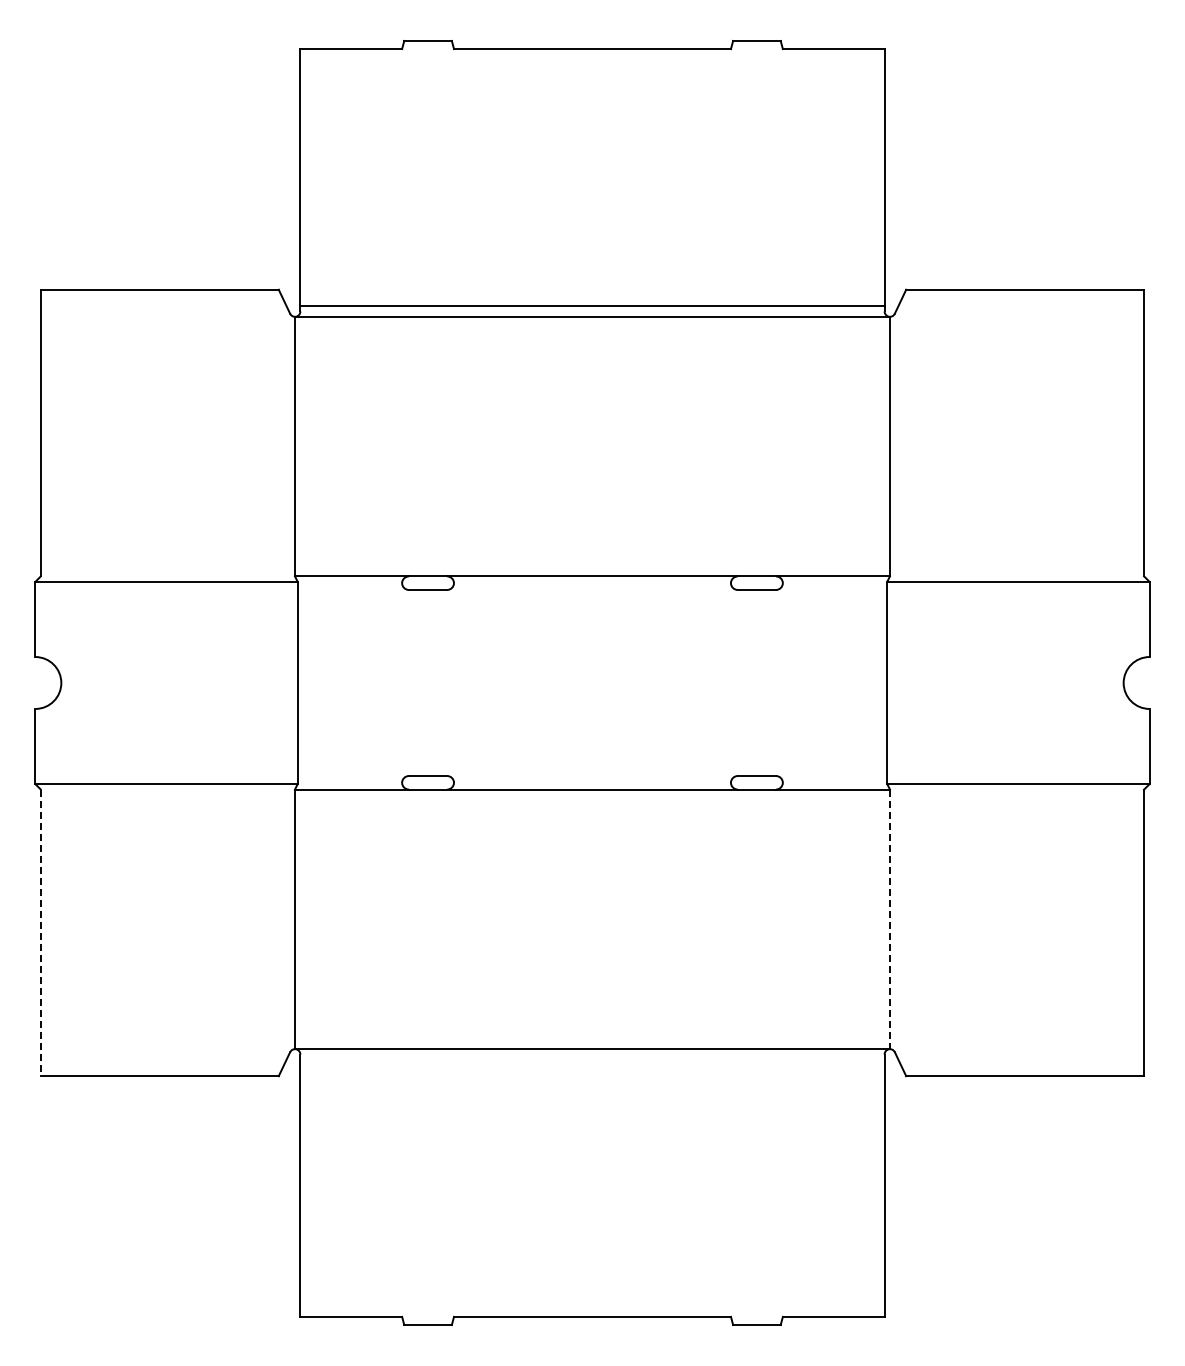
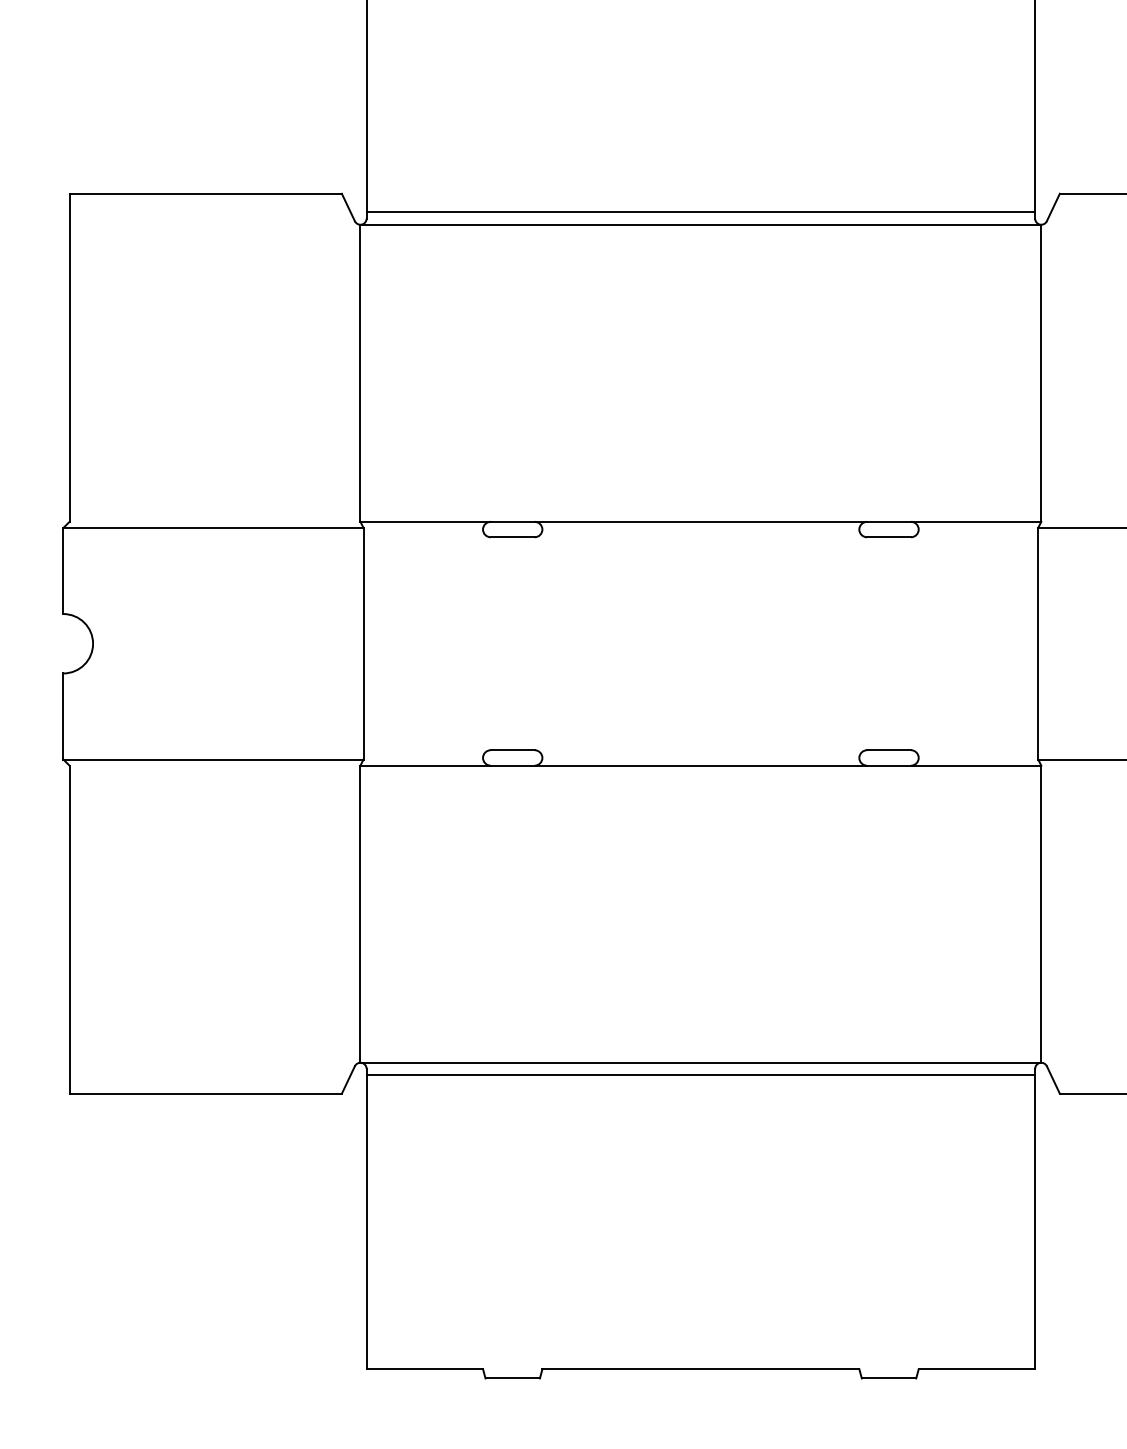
line: (889, 919) -> (1040, 914), dashed -> solid
line: (40, 933) -> (69, 930), dashed -> solid
line: (592, 1059) -> (700, 1074), added

